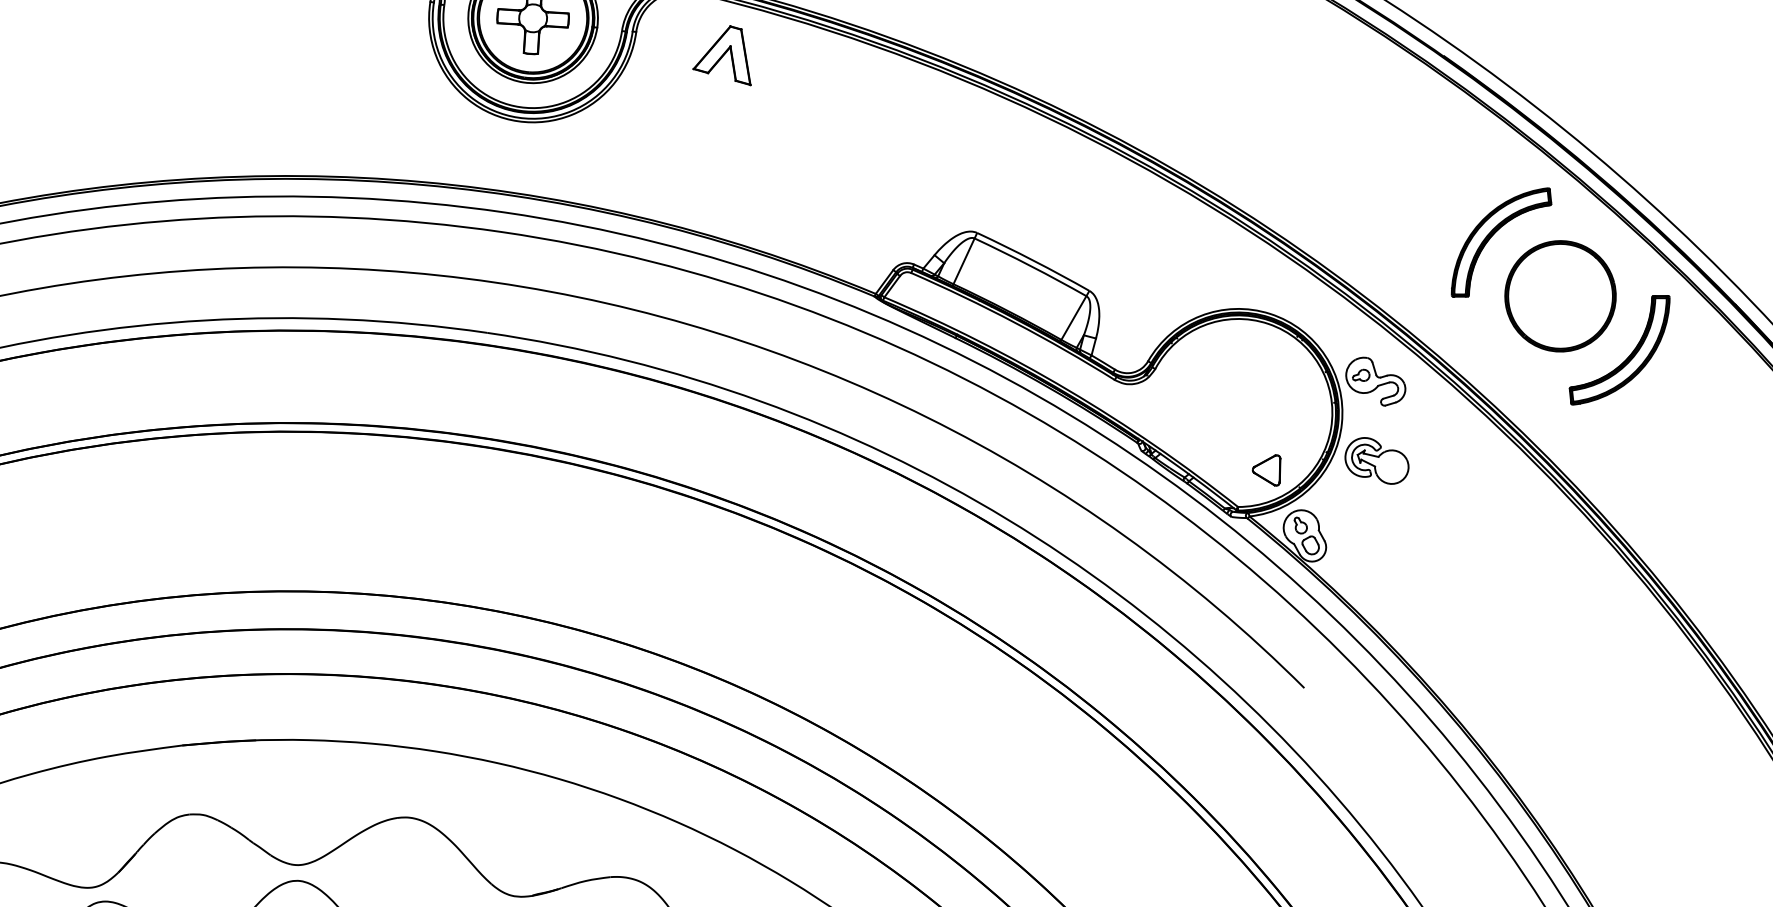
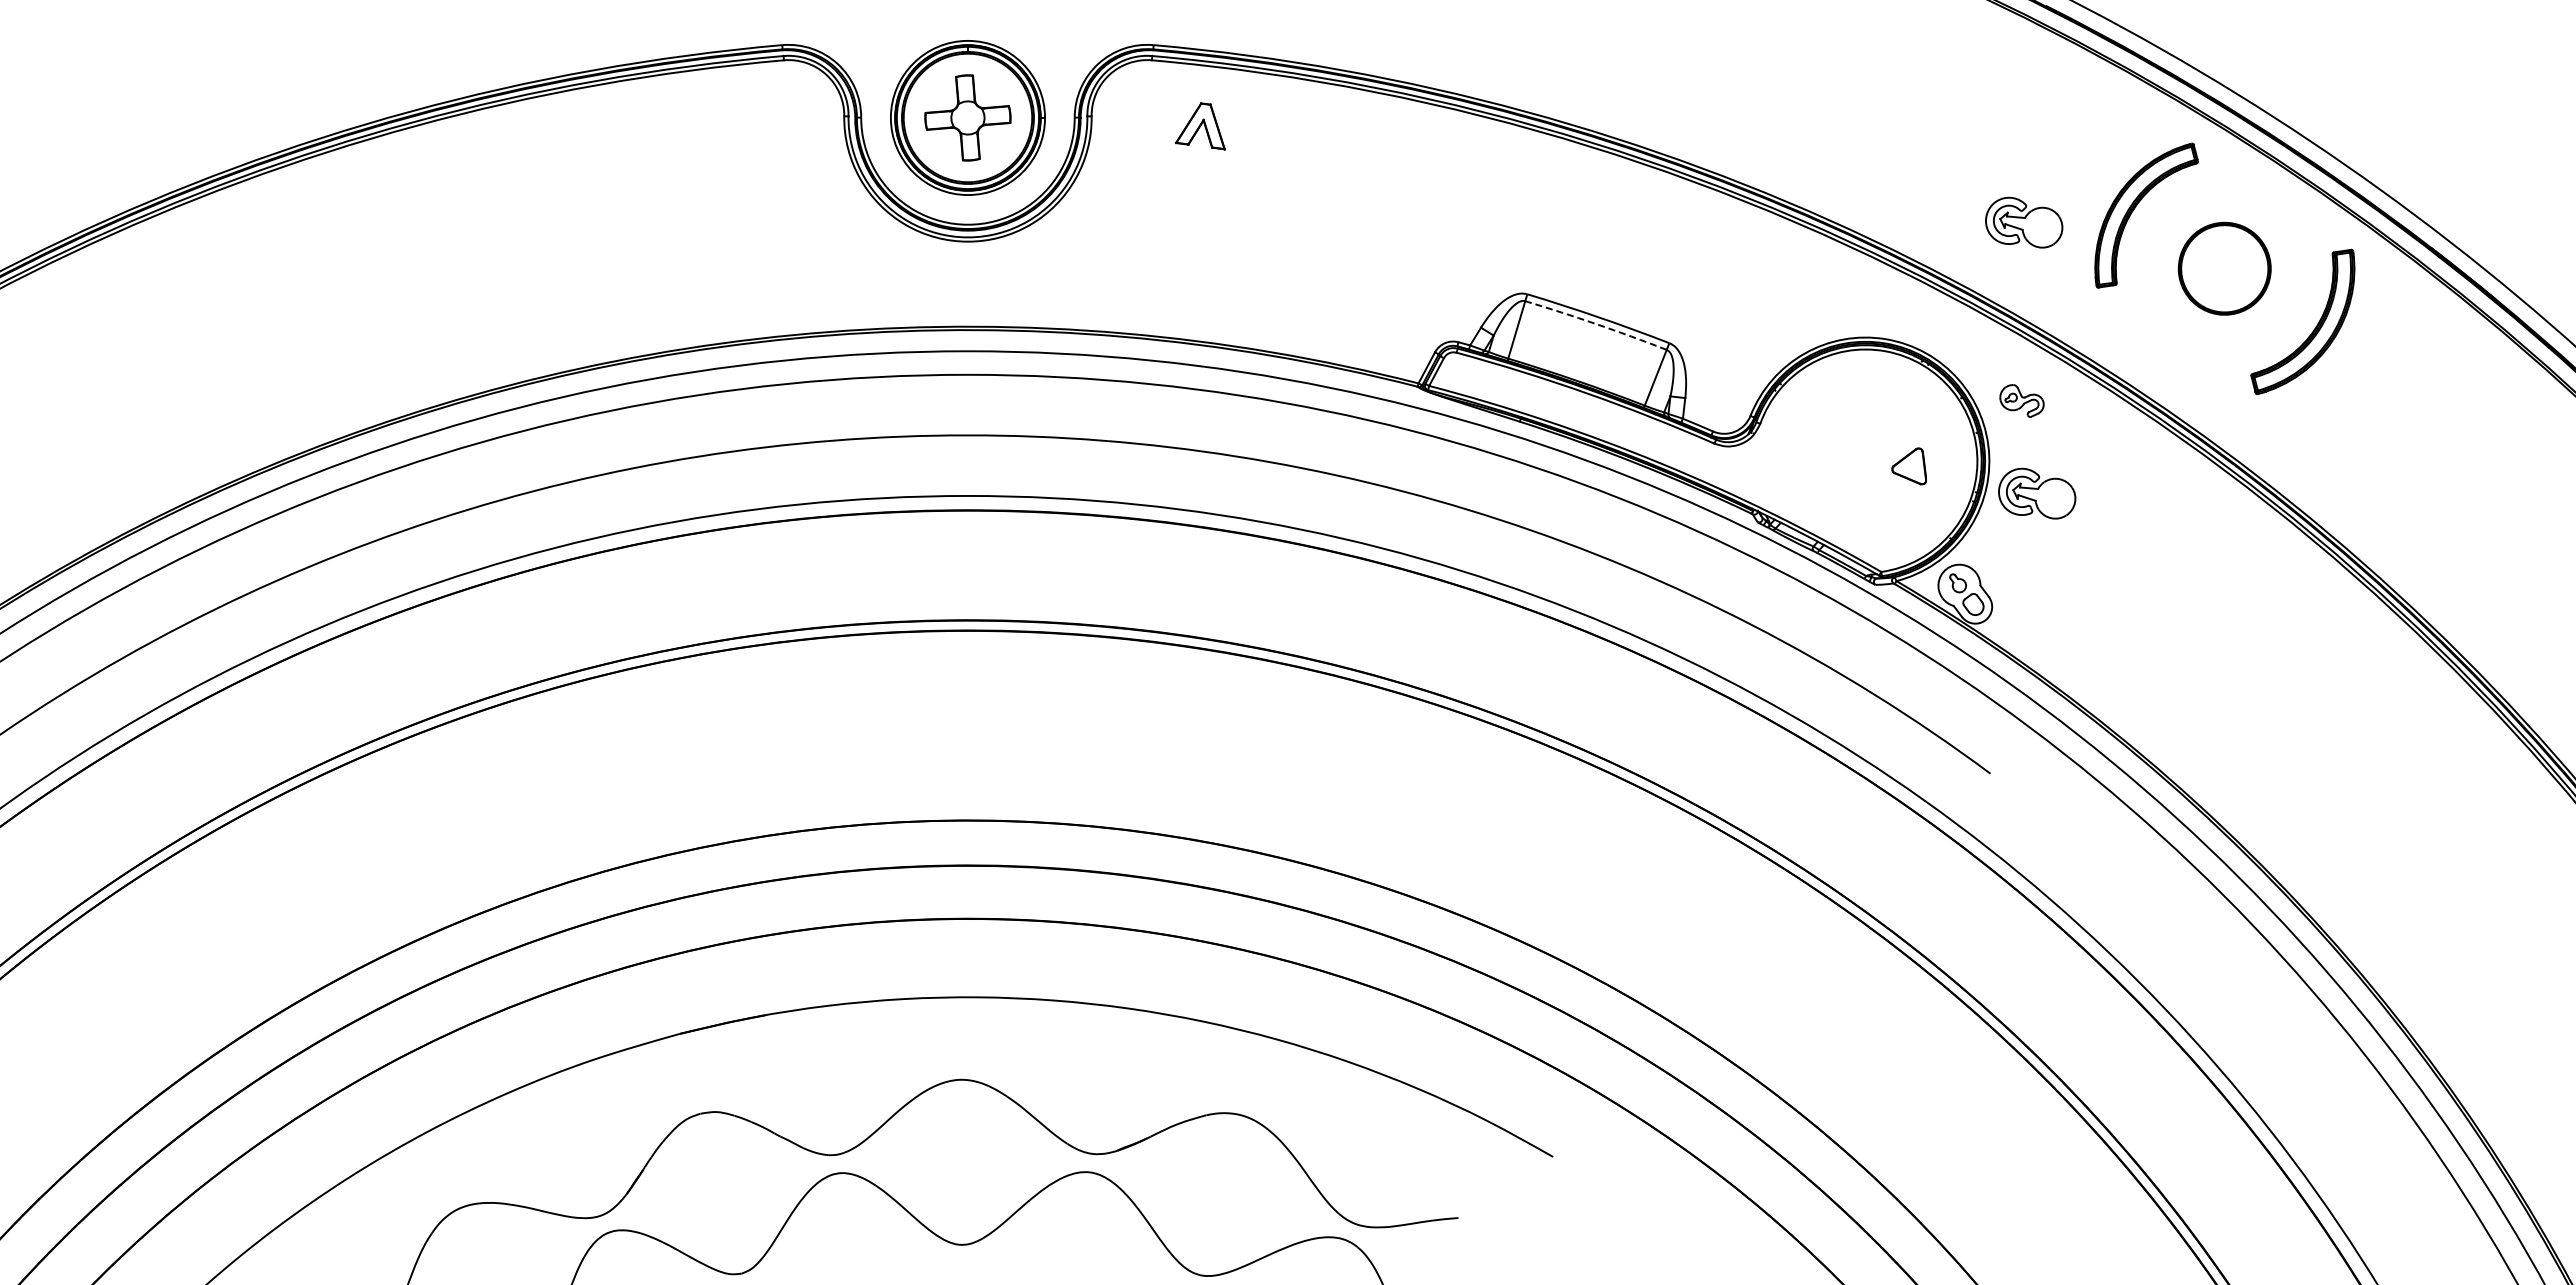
part: (725, 53) -> (1200, 126), size x0.7
part: (1399, 233) -> (2024, 222), added
arc: (1031, 266) -> (1596, 324), solid -> dashed
part: (1560, 296) -> (2224, 268), size x0.7
part: (1375, 381) -> (2021, 400), size x0.6
part: (1266, 469) -> (1908, 466), moved

